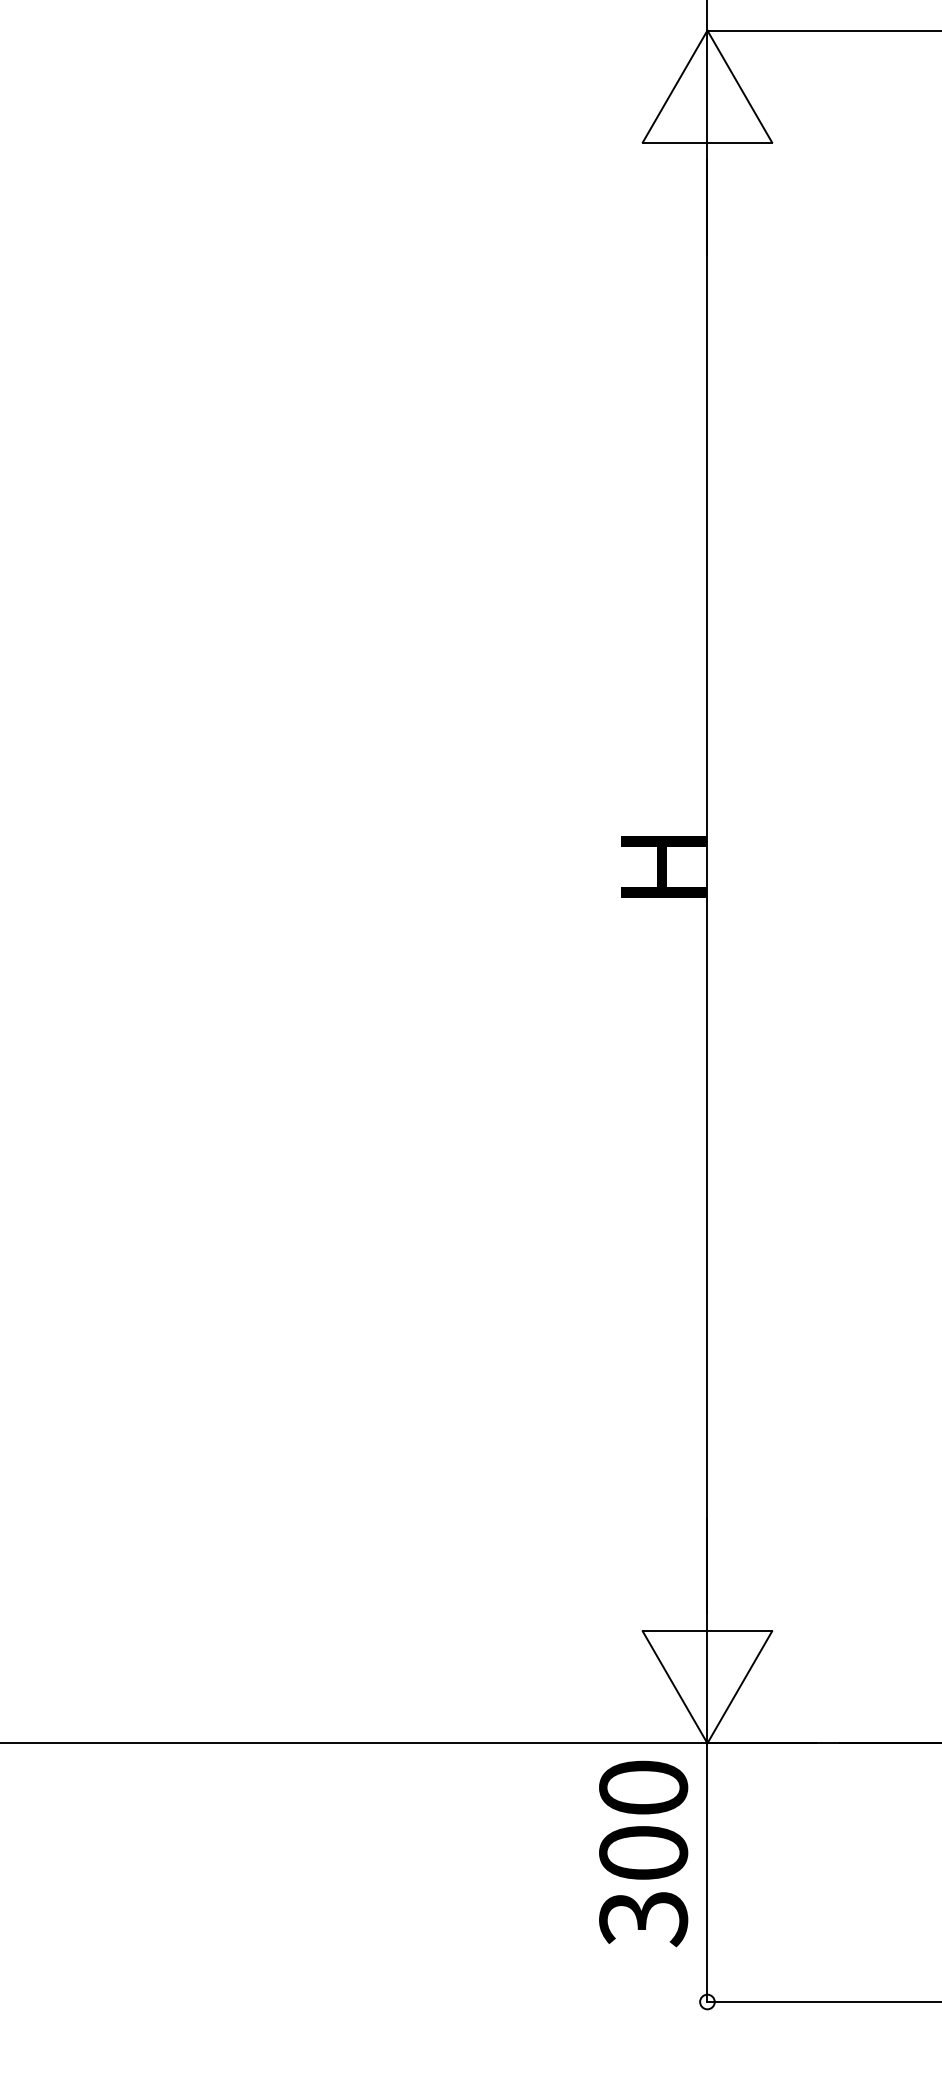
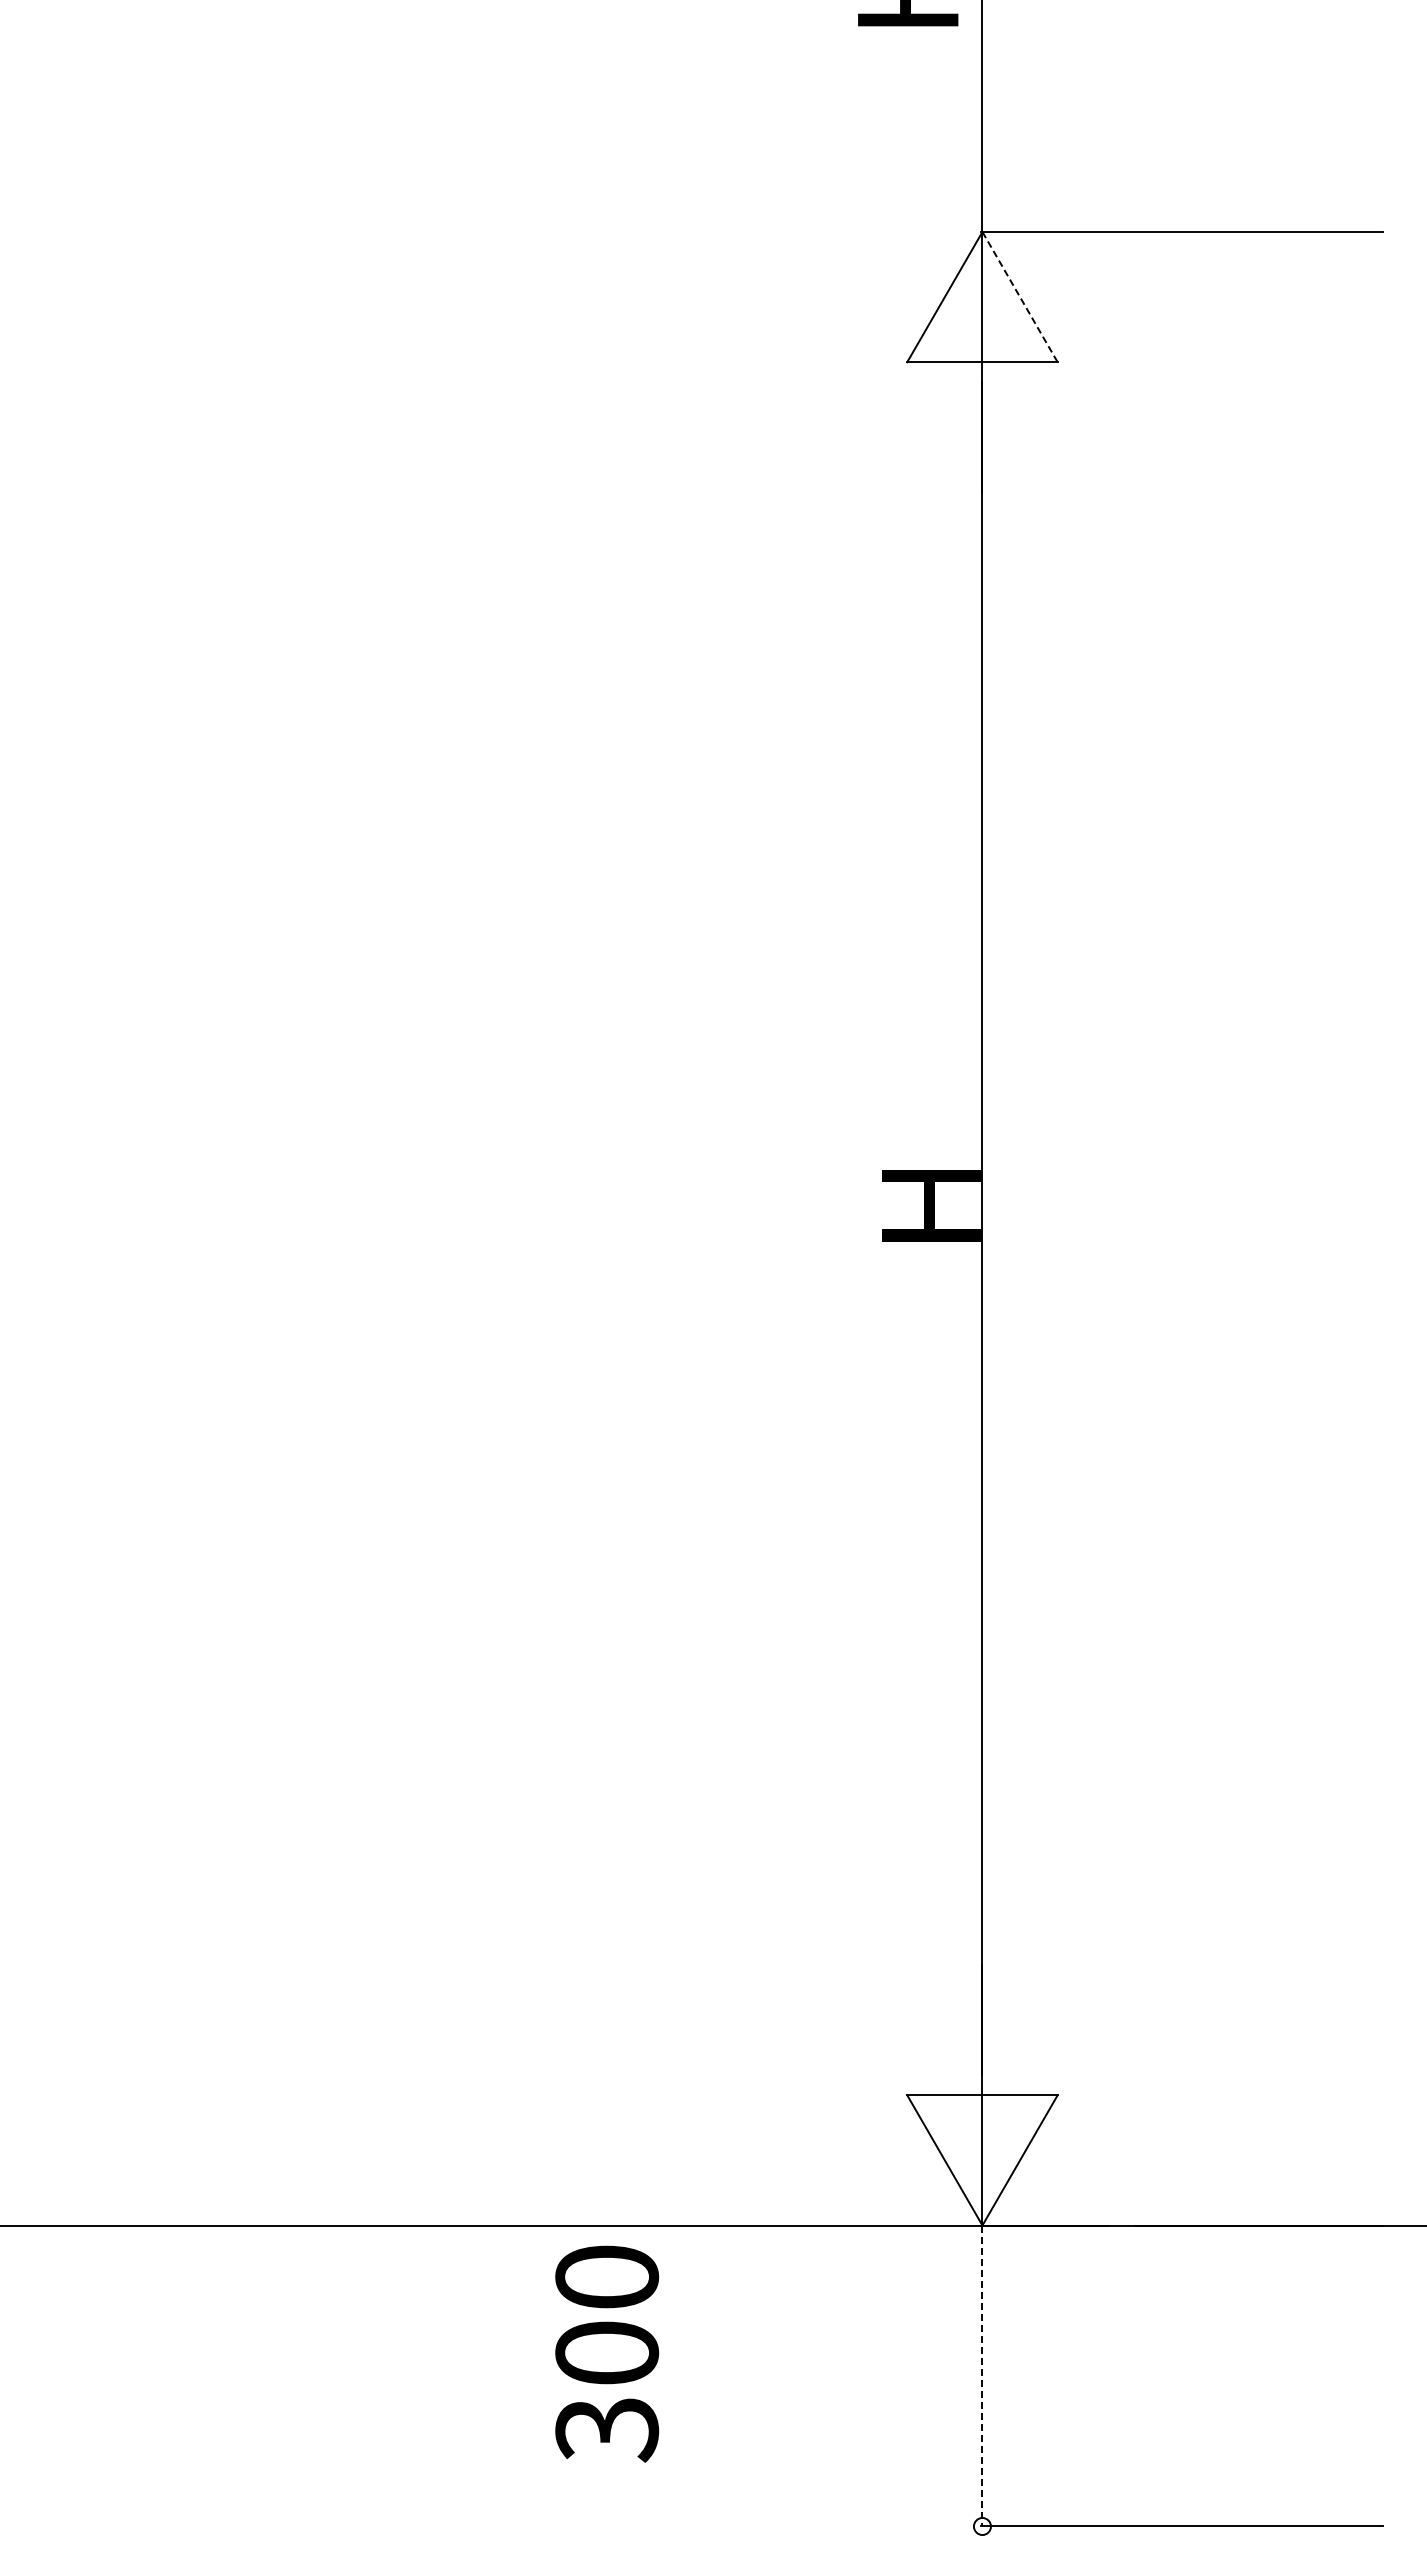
line: (740, 86) -> (1020, 297), solid -> dashed
text: (643, 1853) -> (607, 2353), moved
line: (707, 1873) -> (982, 2376), solid -> dashed

